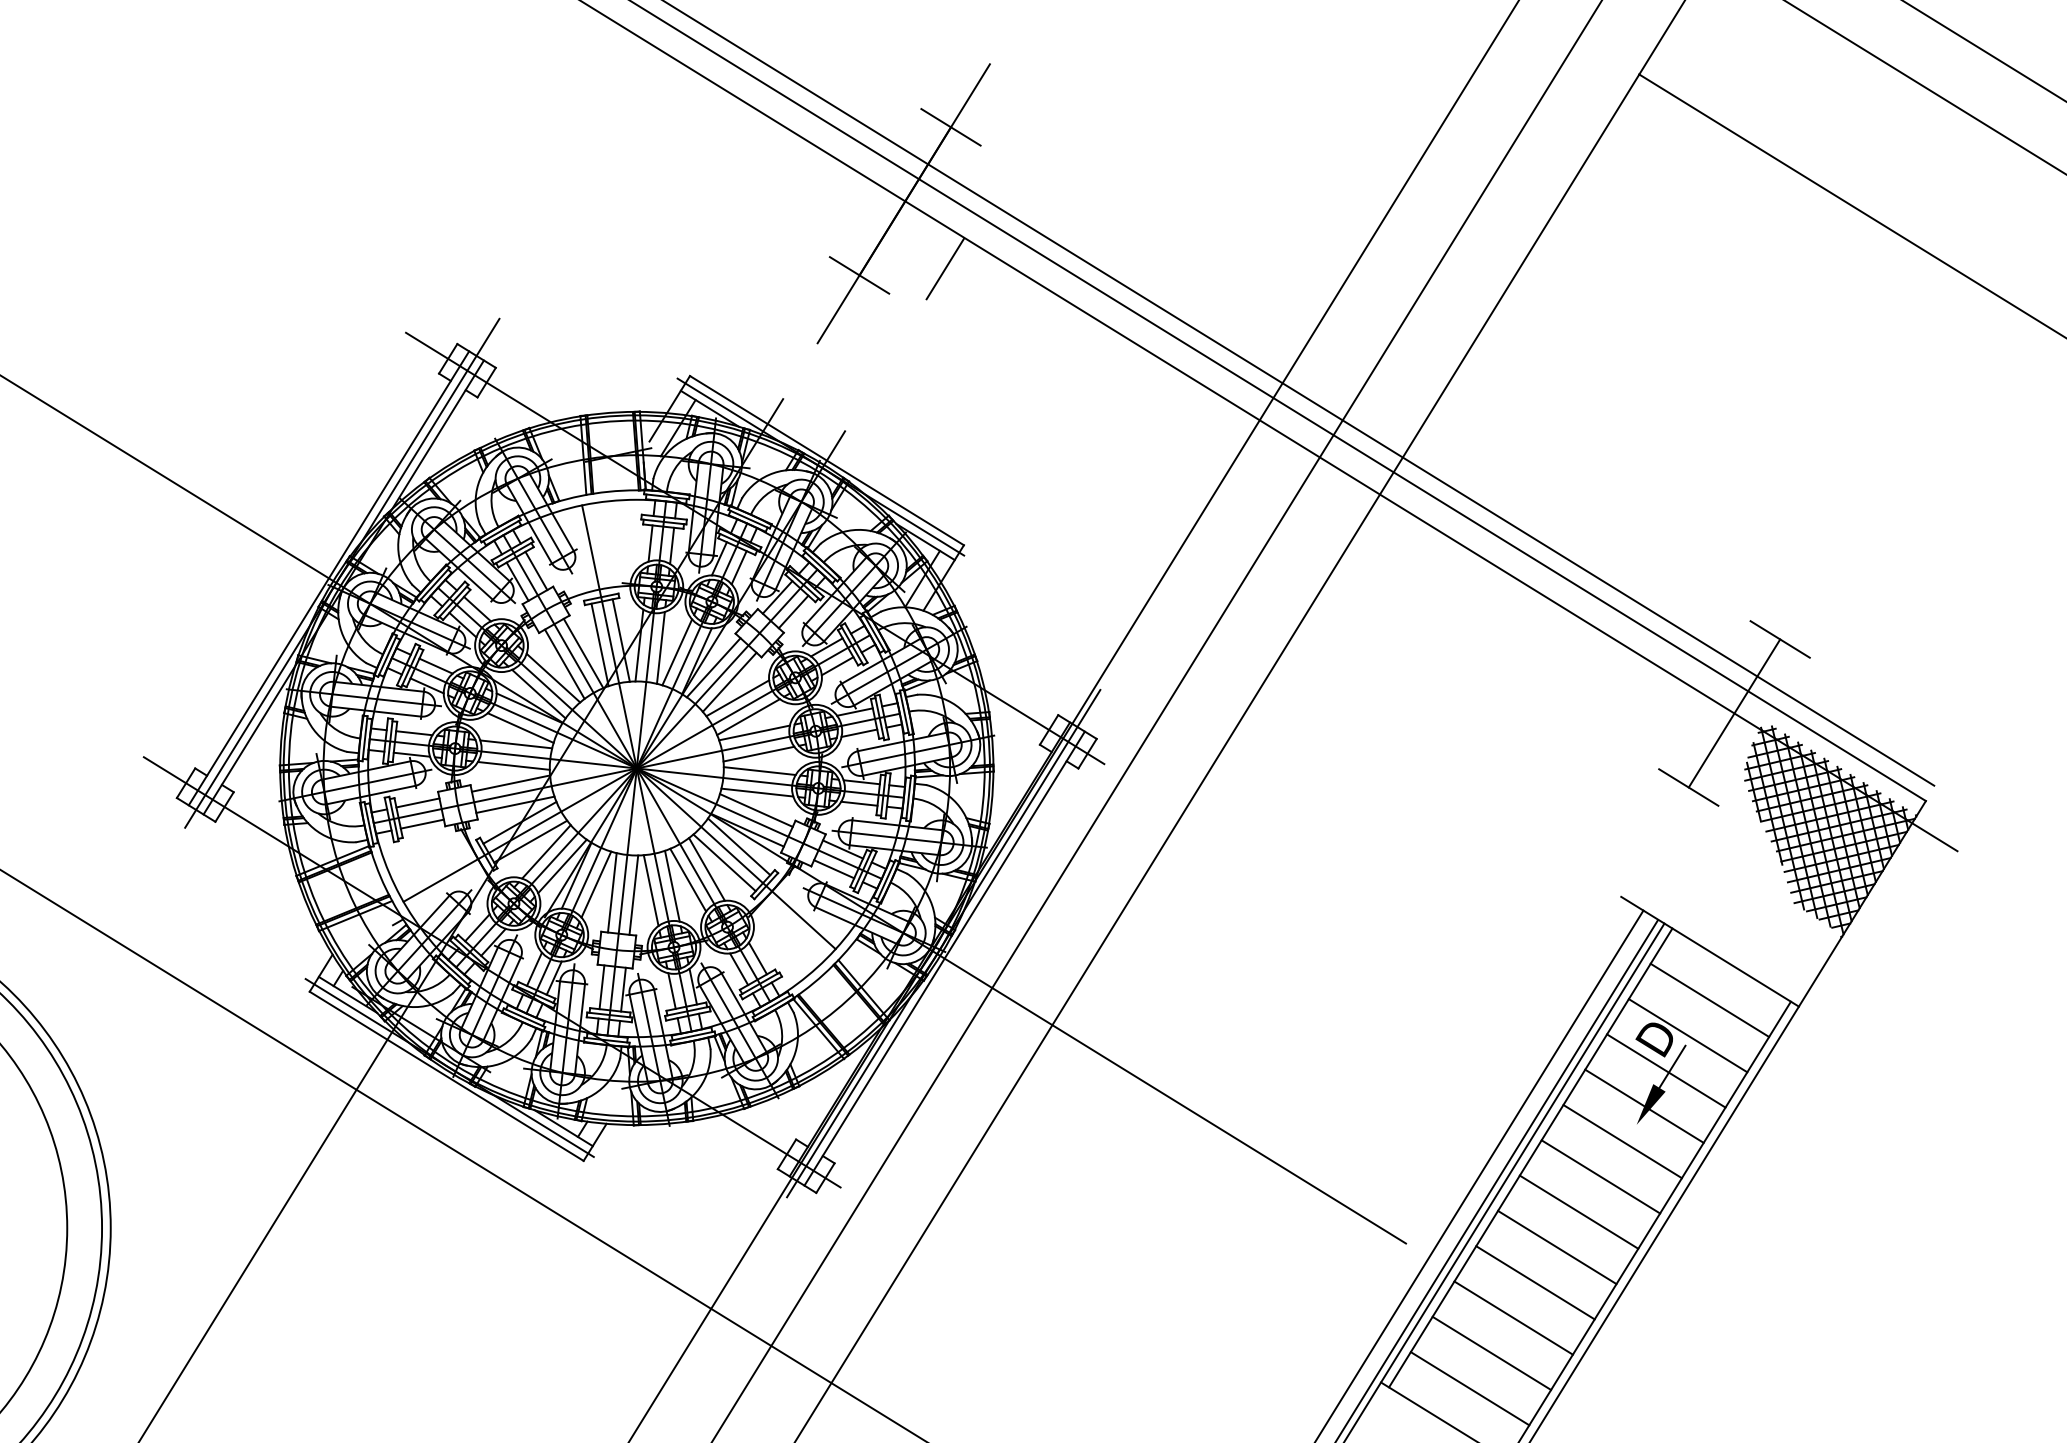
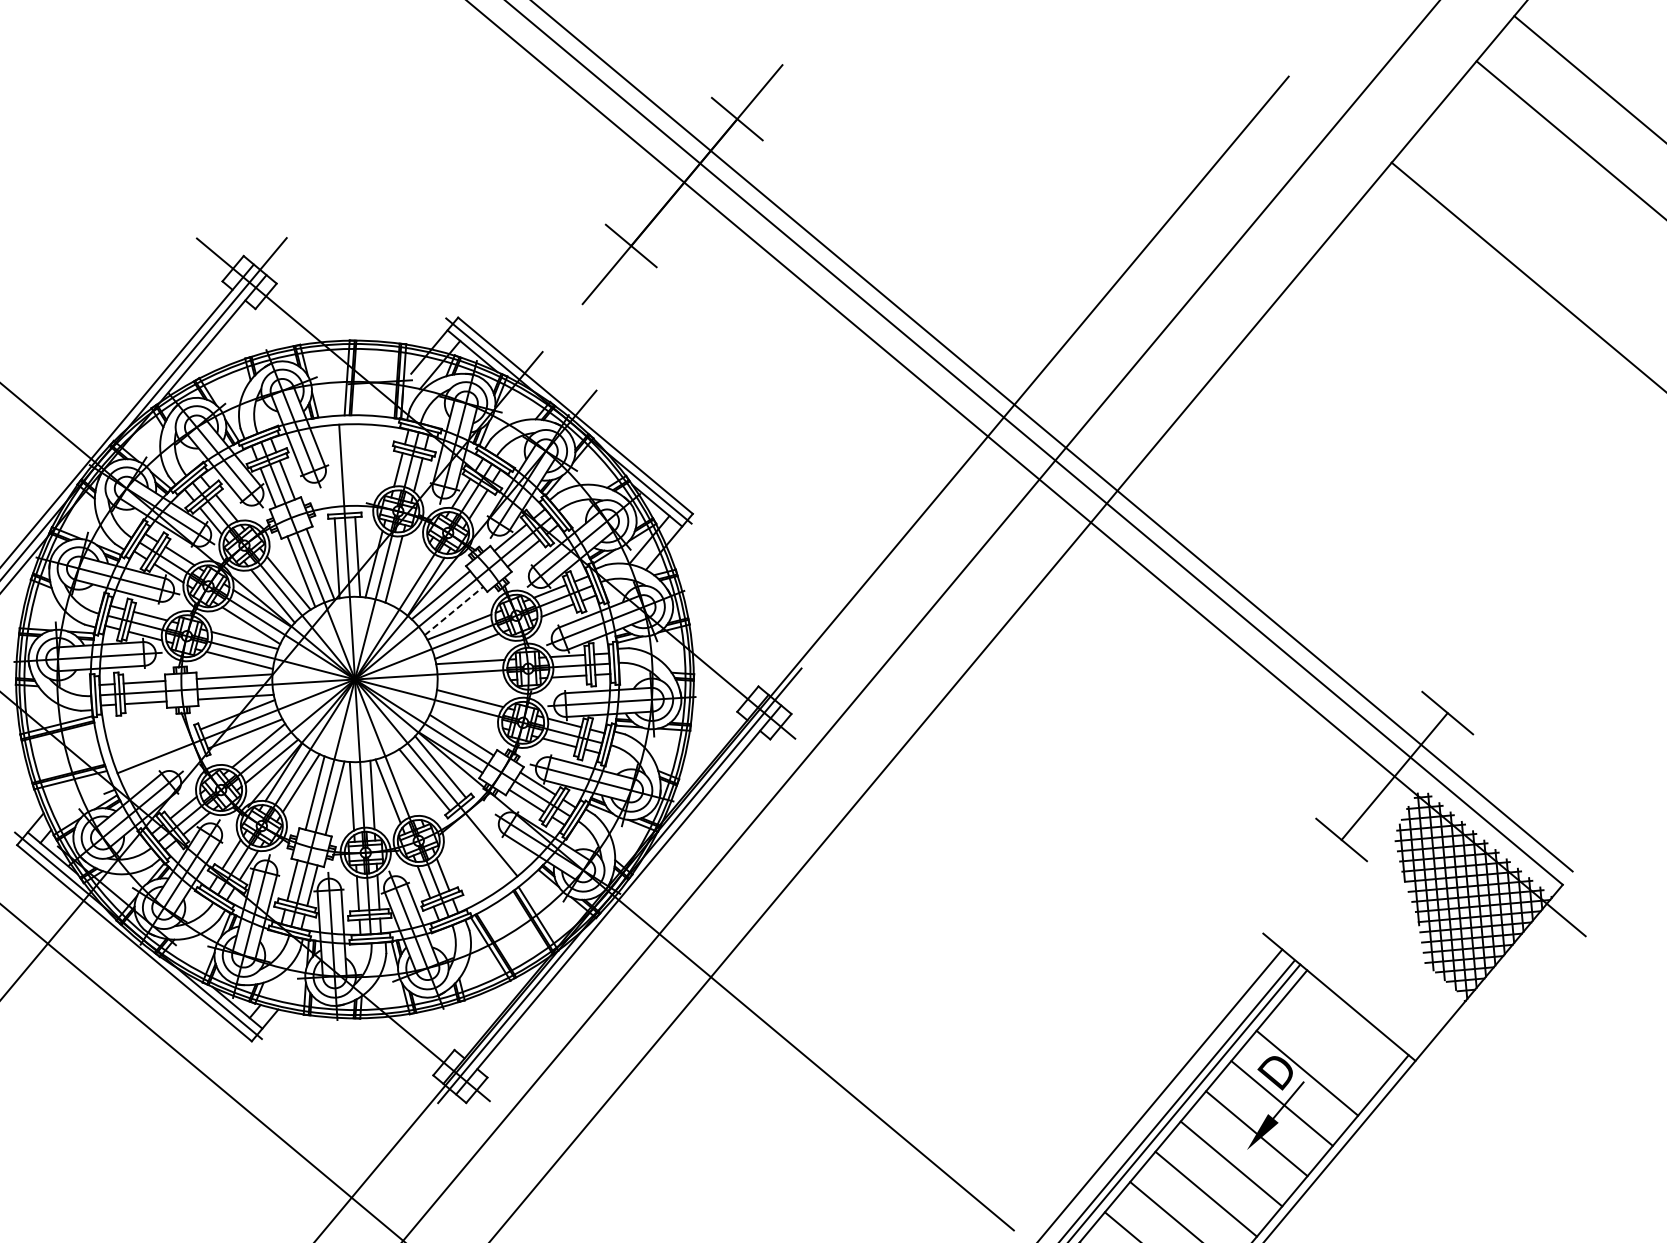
line: (945, 268) -> (713, 251), removed
line: (677, 652) -> (408, 575), removed
line: (729, 682) -> (453, 611), solid -> dashed
line: (758, 753) -> (471, 681), removed
line: (757, 792) -> (465, 718), removed
line: (706, 869) -> (406, 783), removed
line: (1709, 999) -> (1332, 1042), removed

